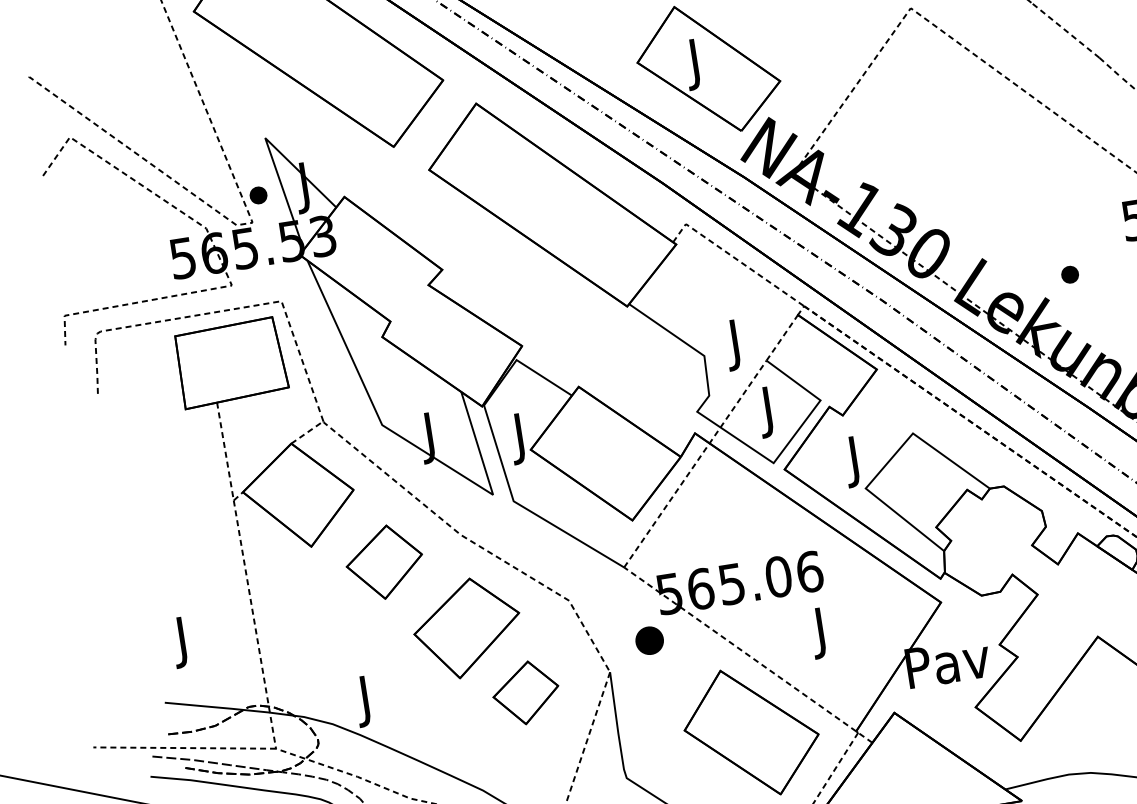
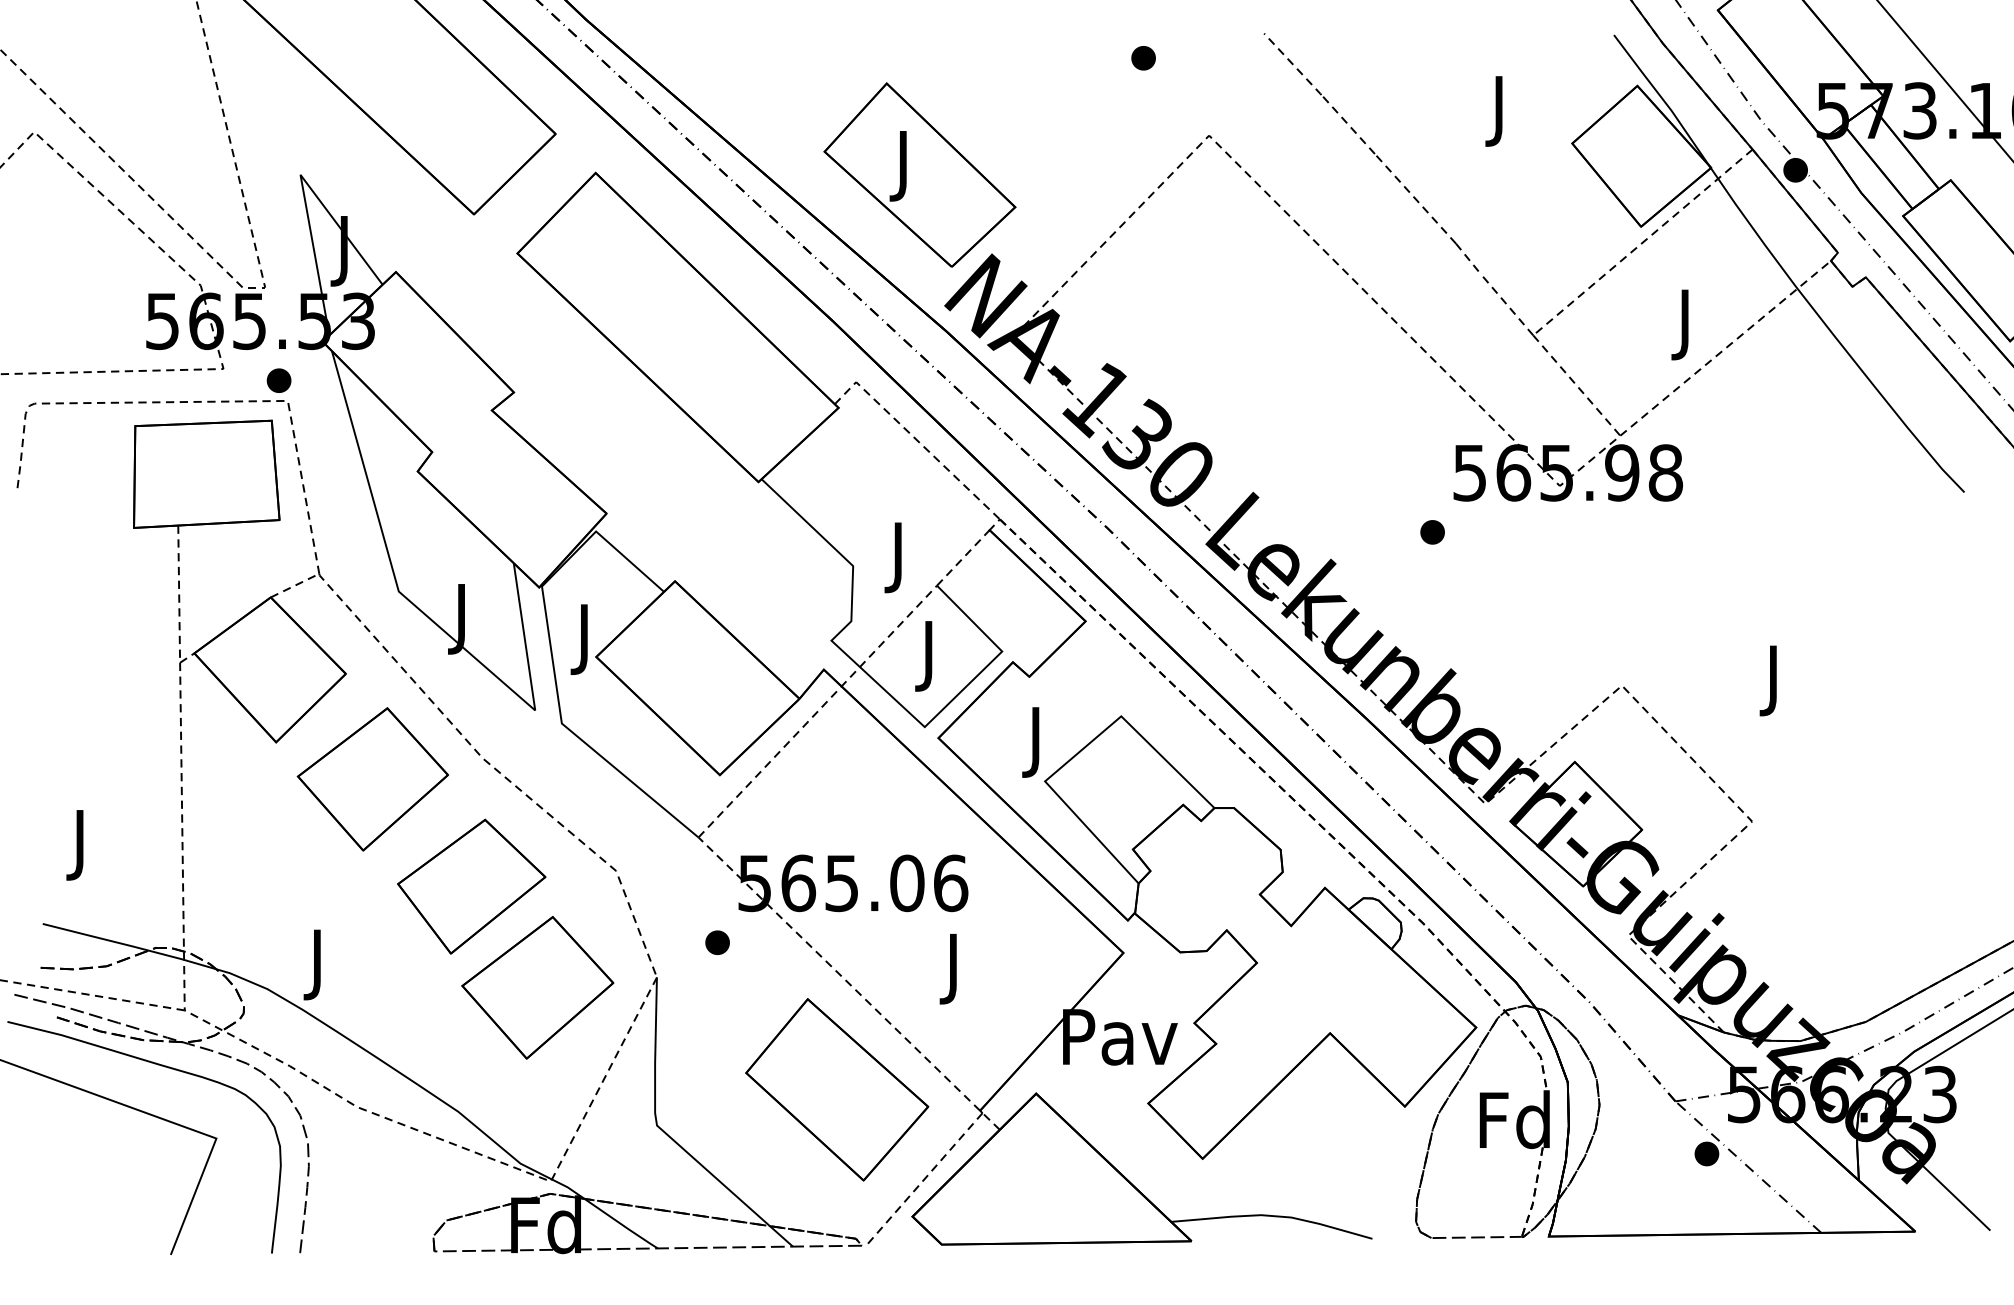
part: (258, 195) -> (278, 380), moved
part: (1070, 274) -> (1432, 532), moved
part: (384, 562) -> (372, 779), size x1.43
part: (649, 640) -> (717, 942), size x0.62
part: (525, 692) -> (537, 987), size x1.67

